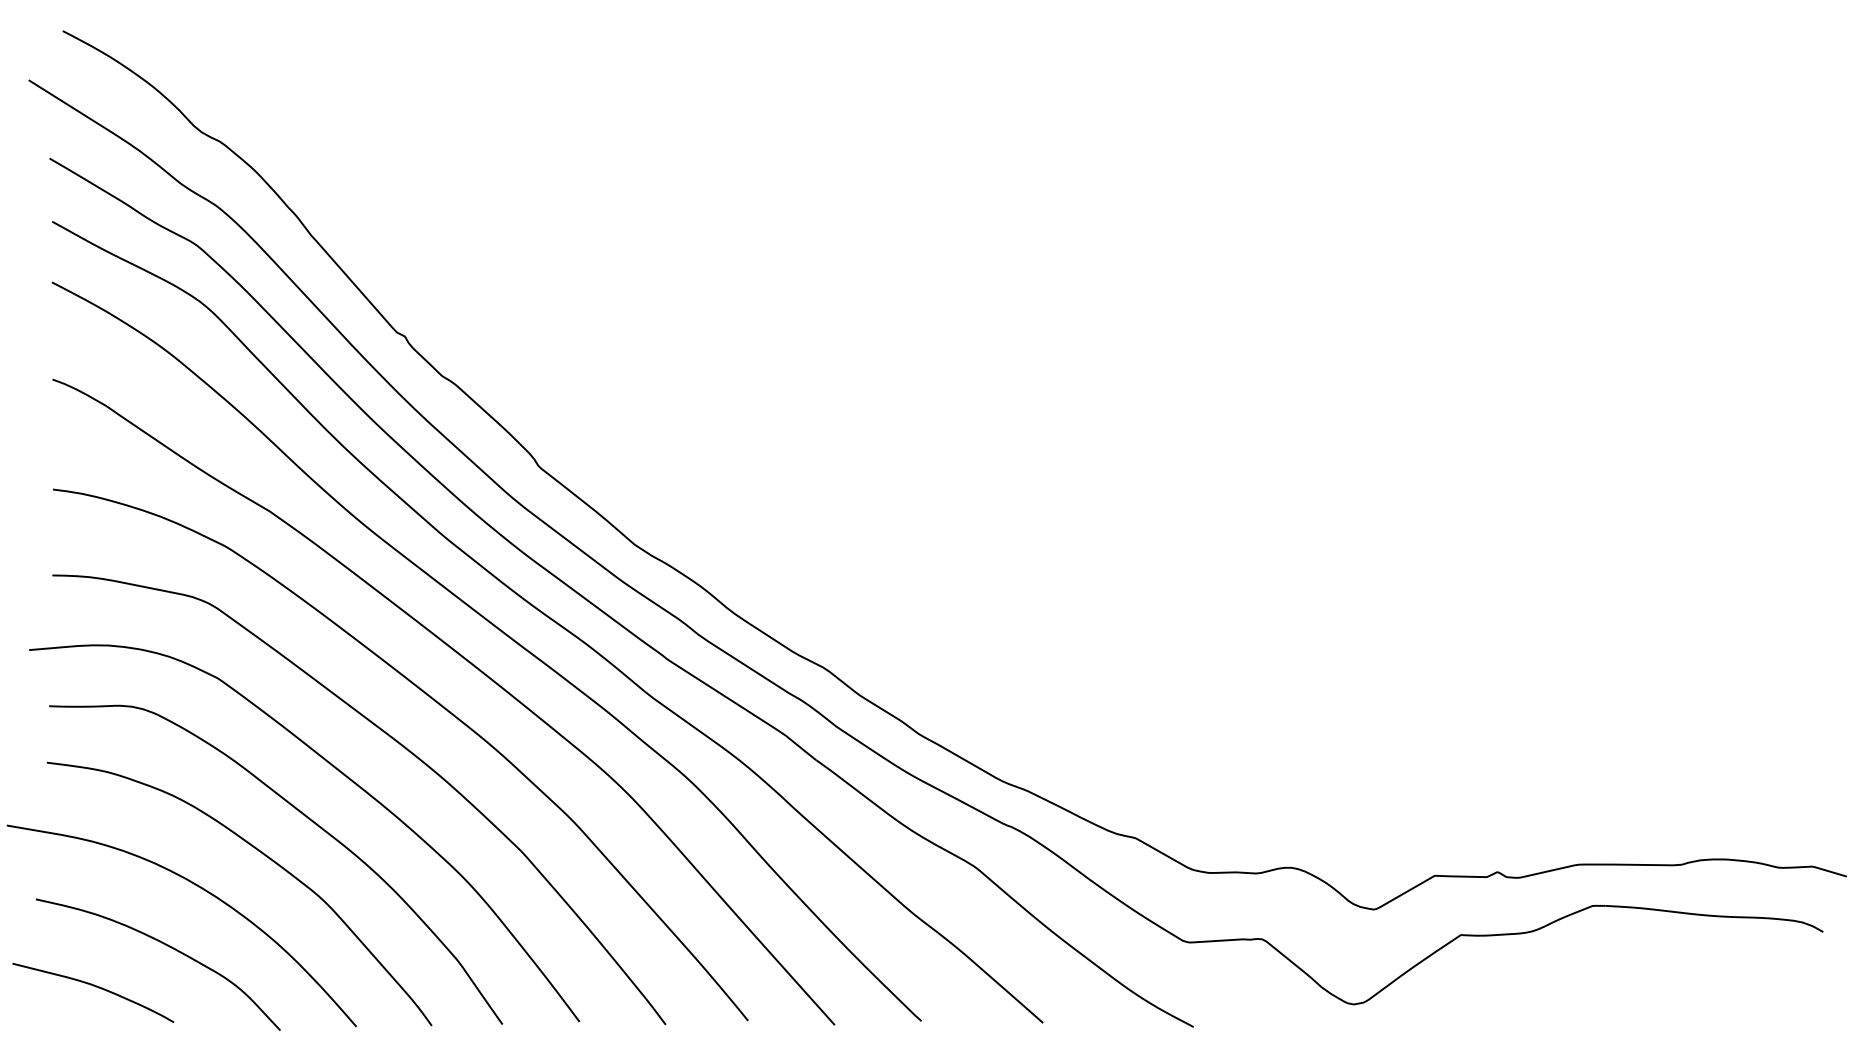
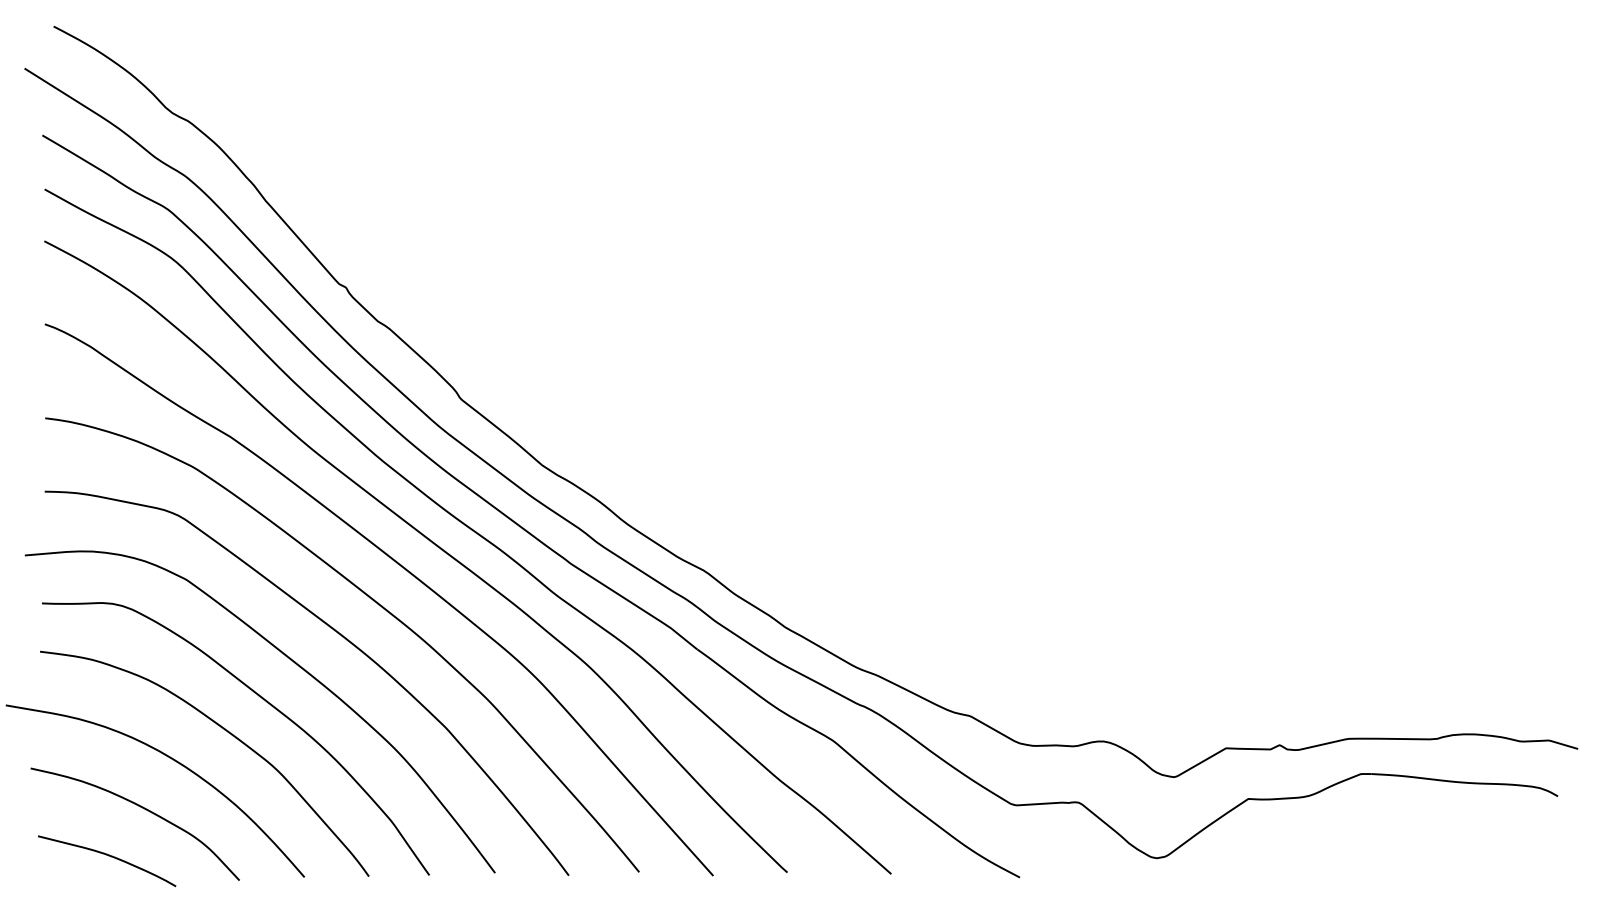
curve: (95, 987) -> (108, 856), moved

